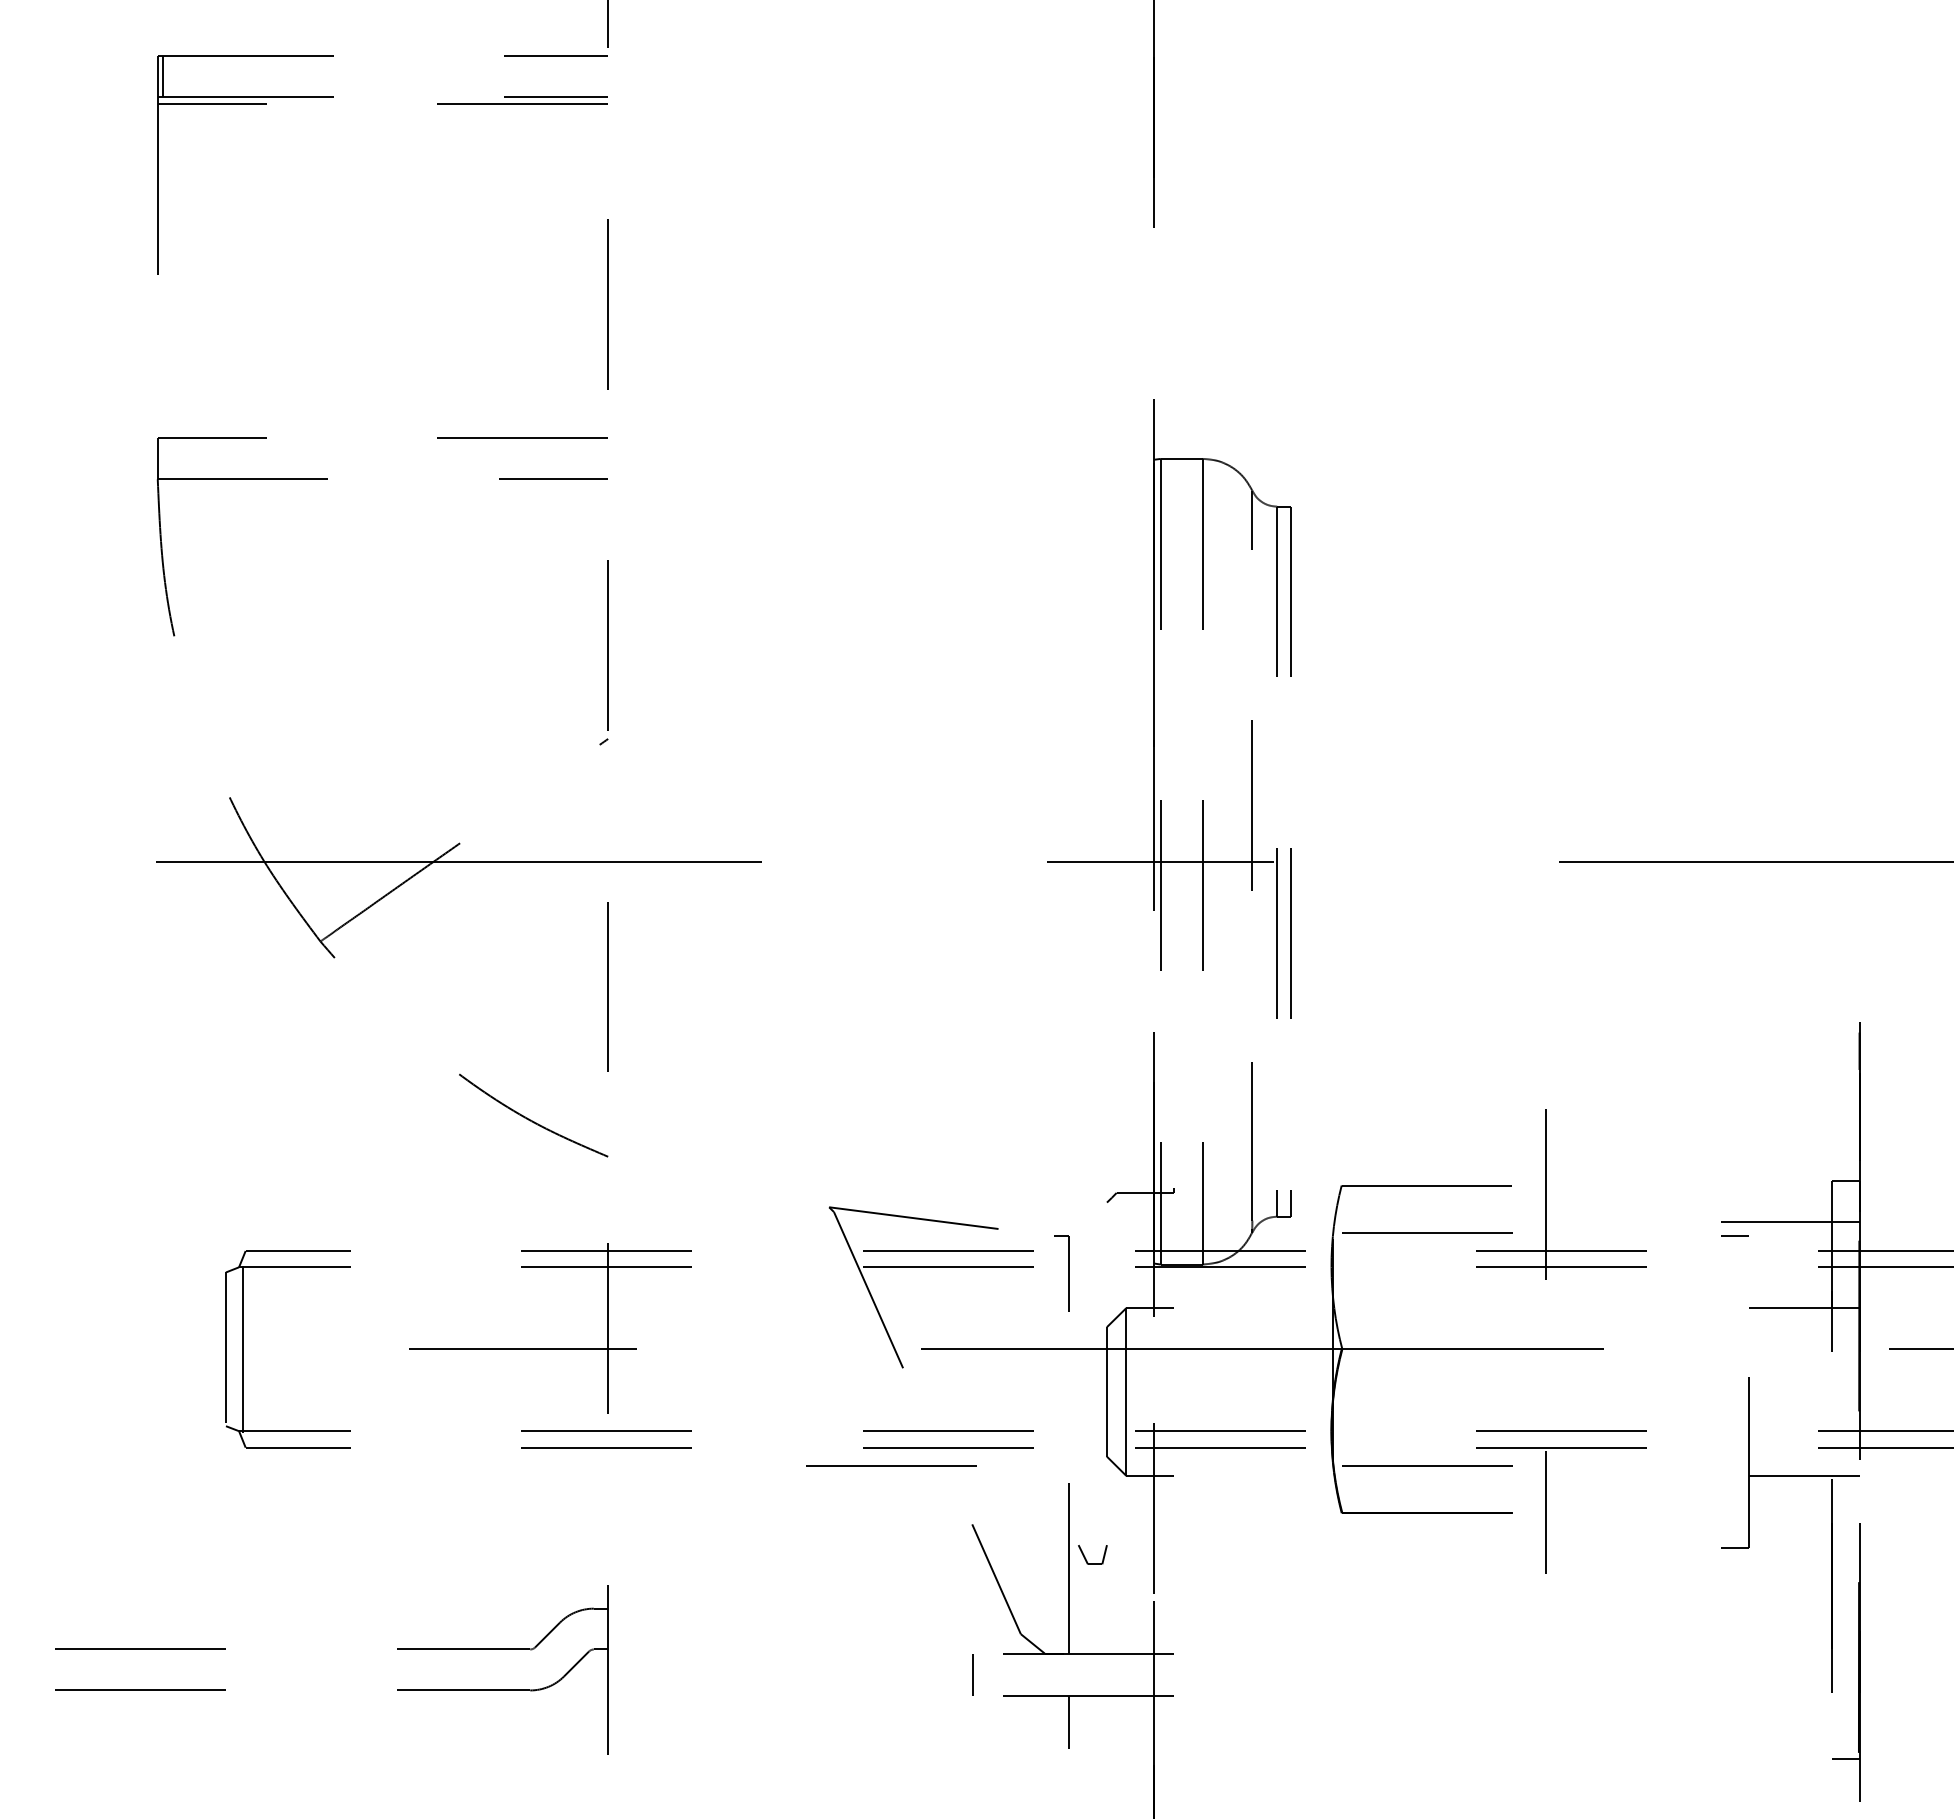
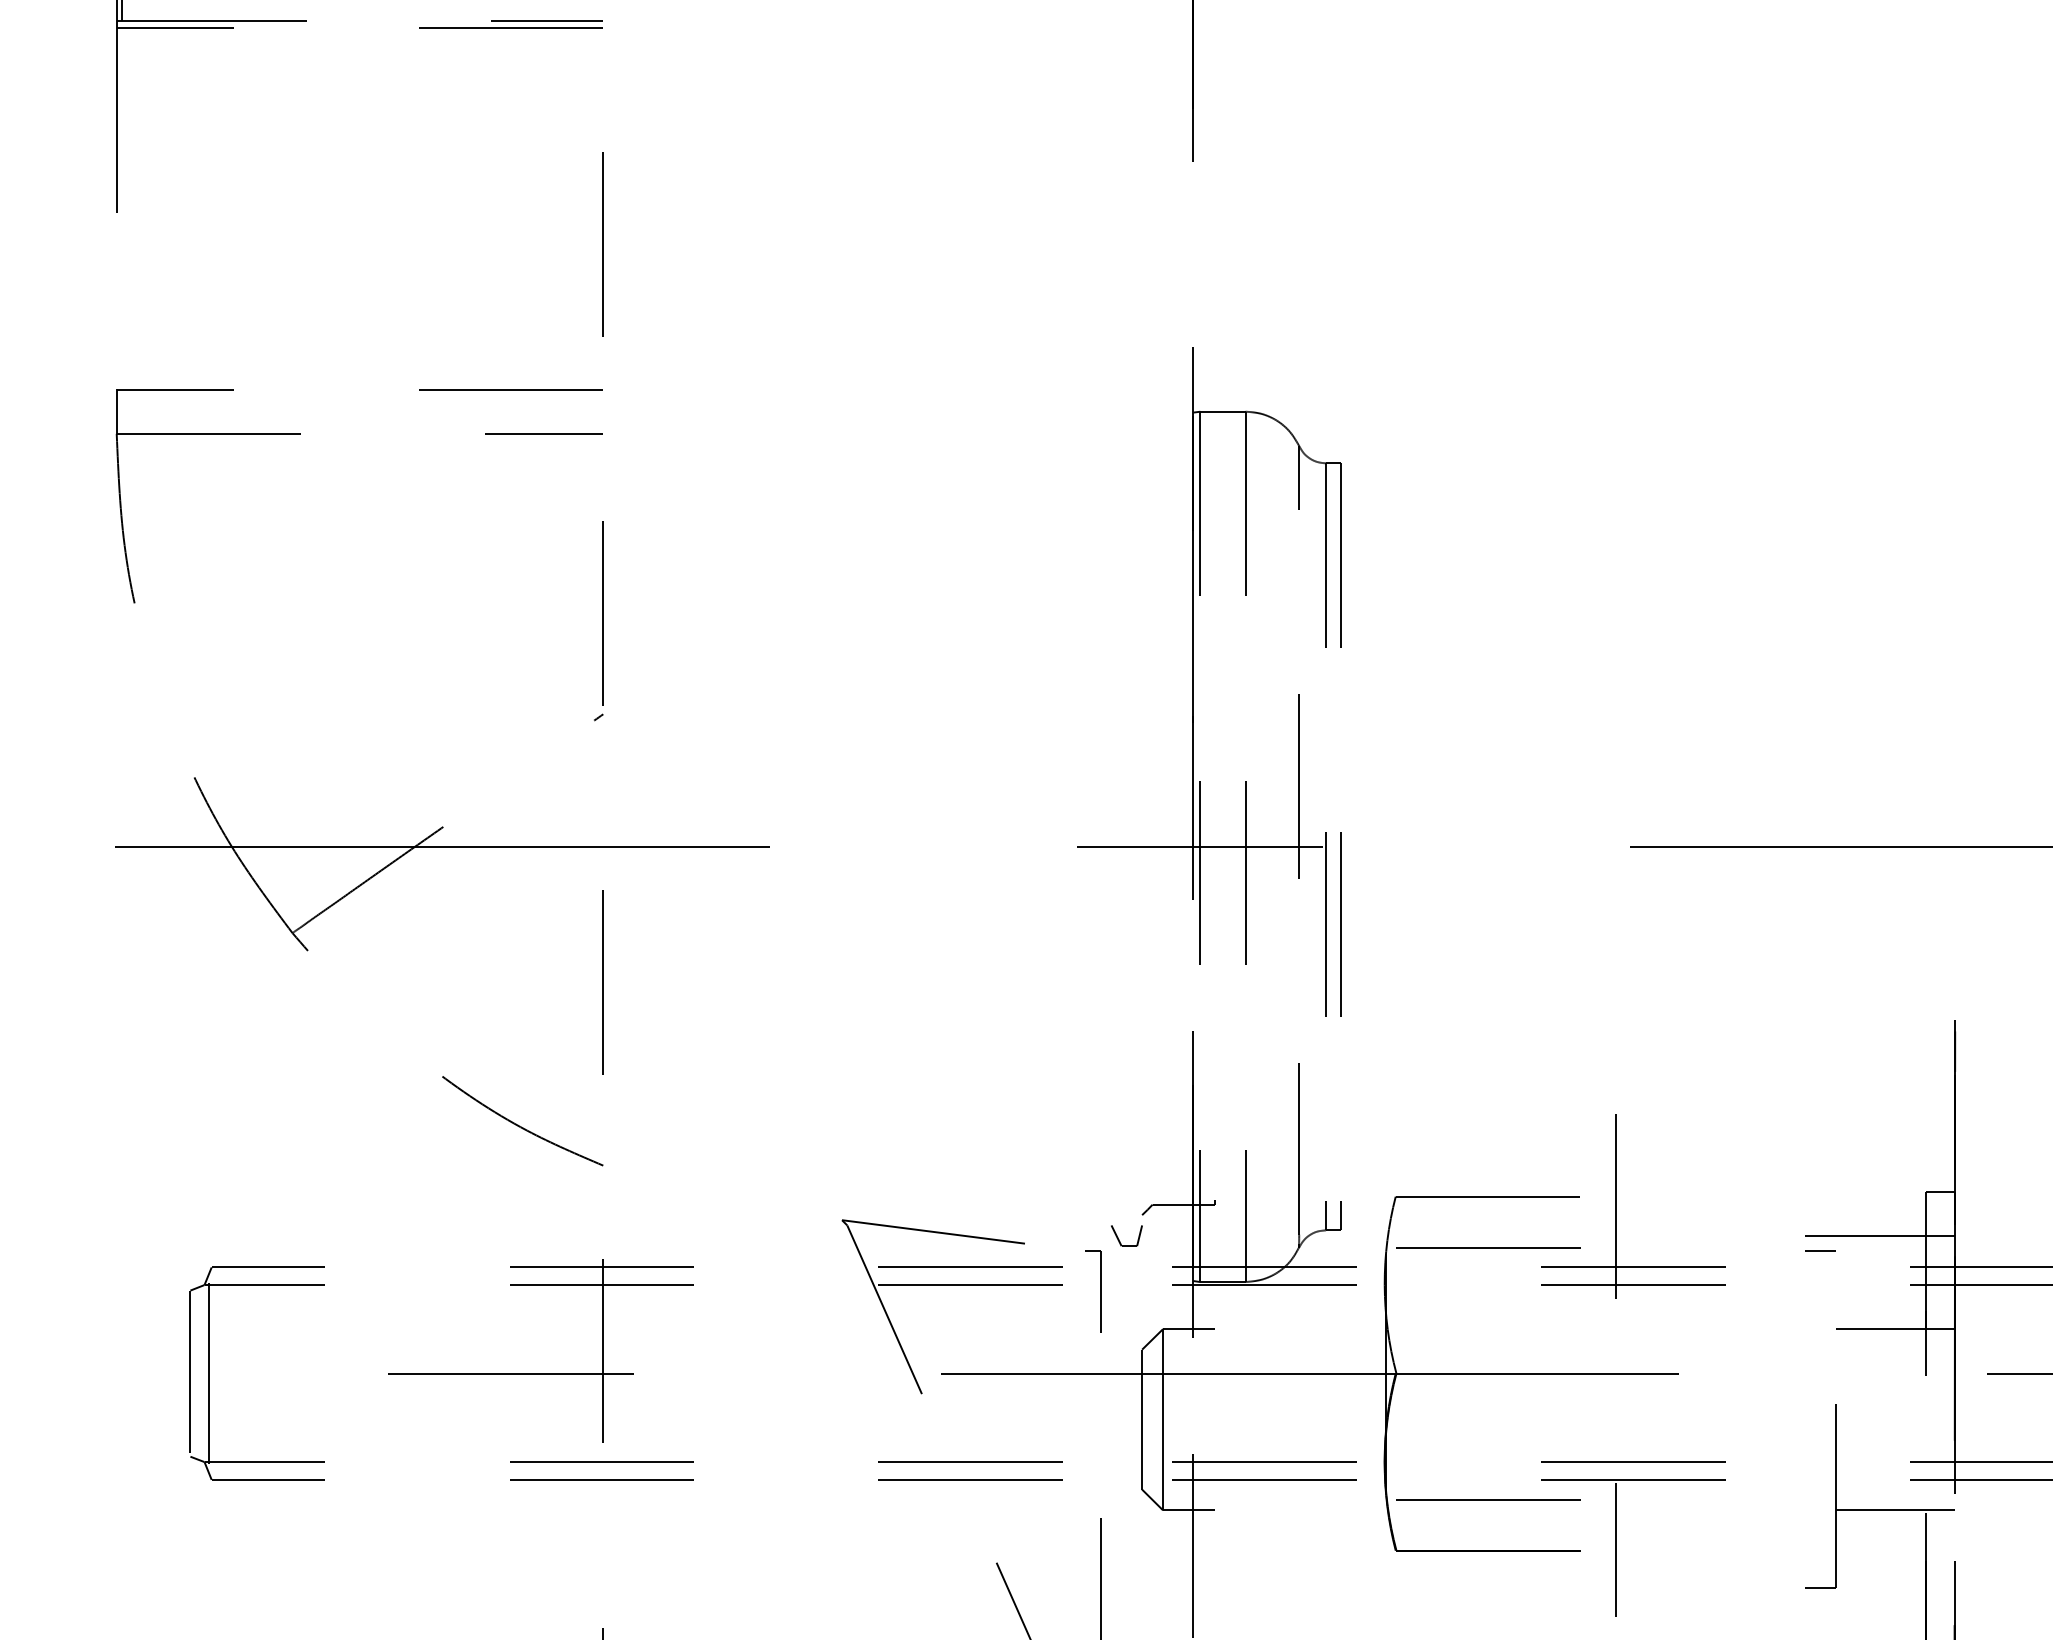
line: (891, 1465) -> (909, 1499), removed
part: (1086, 1558) -> (1120, 1239), moved

